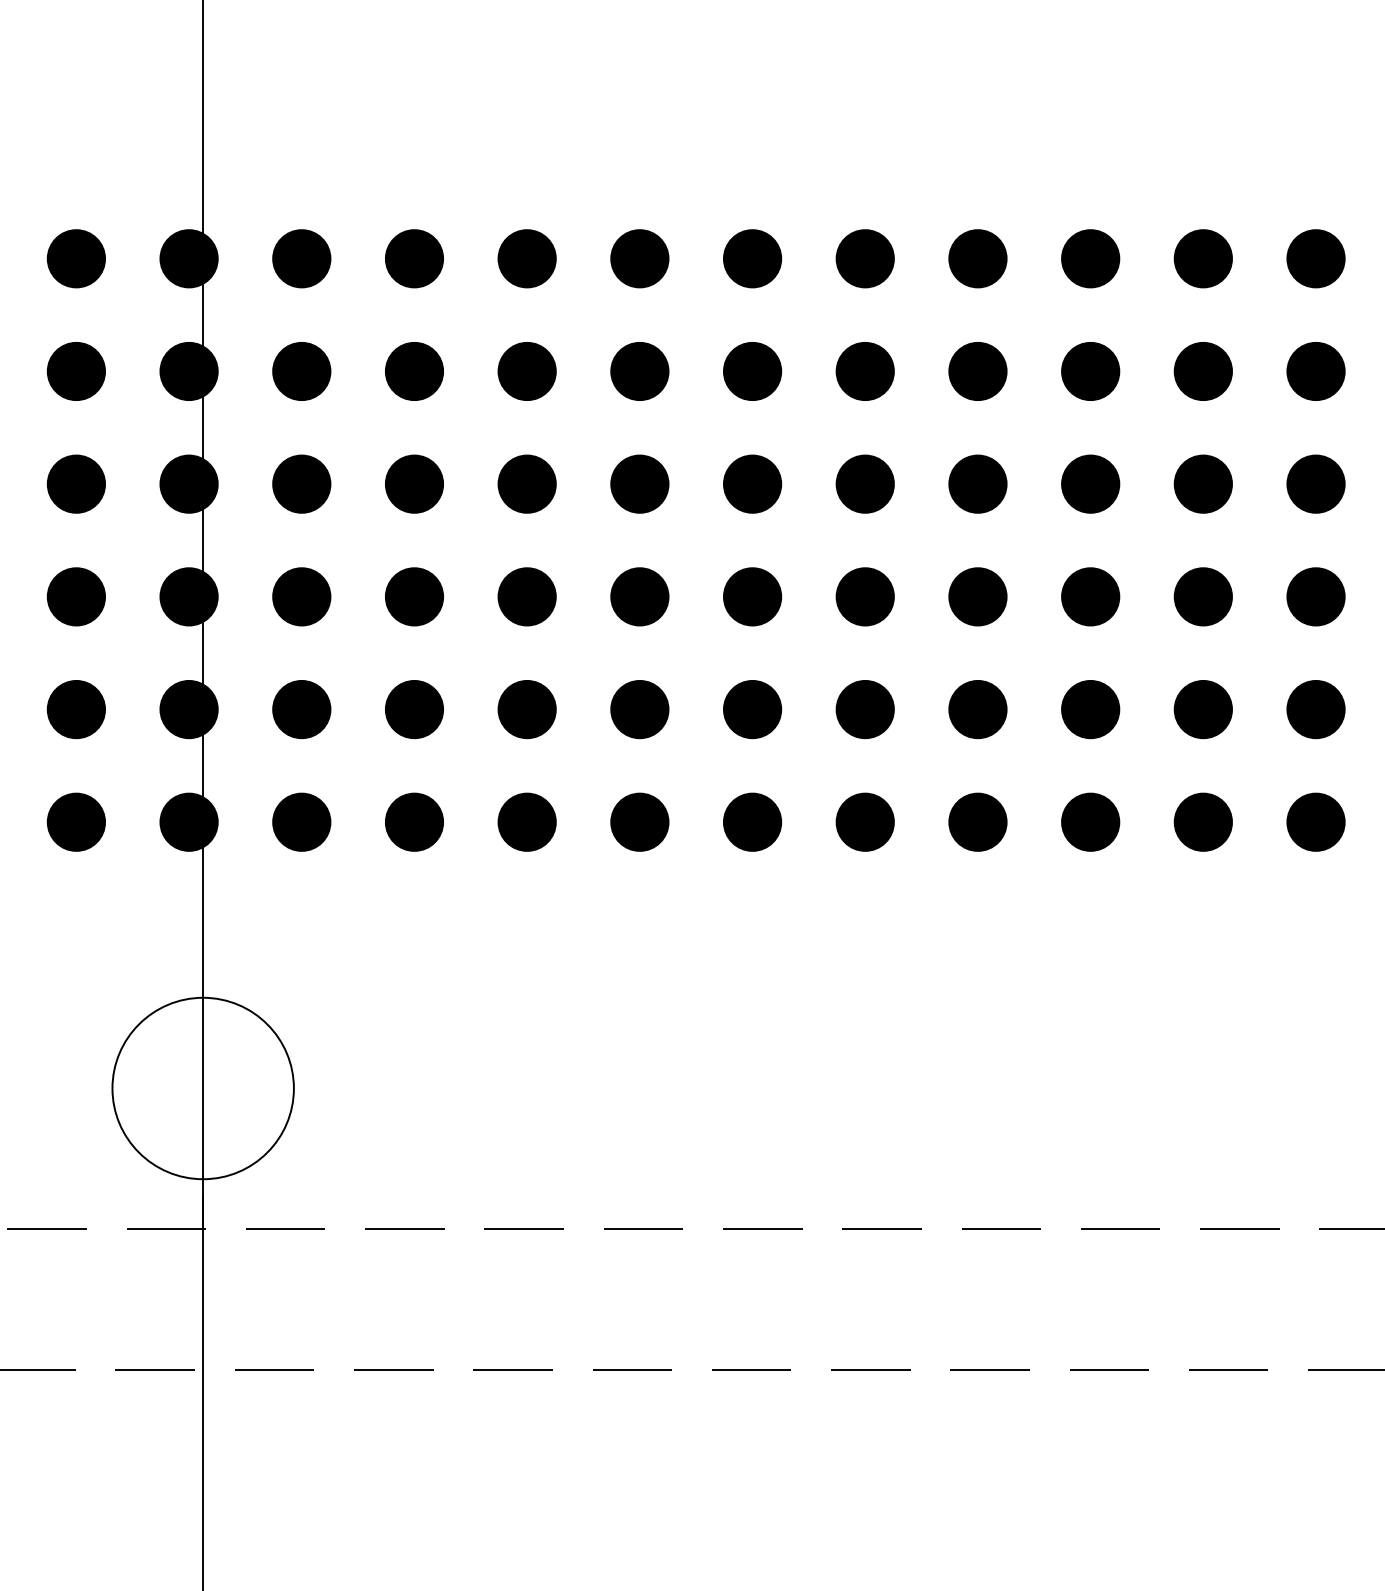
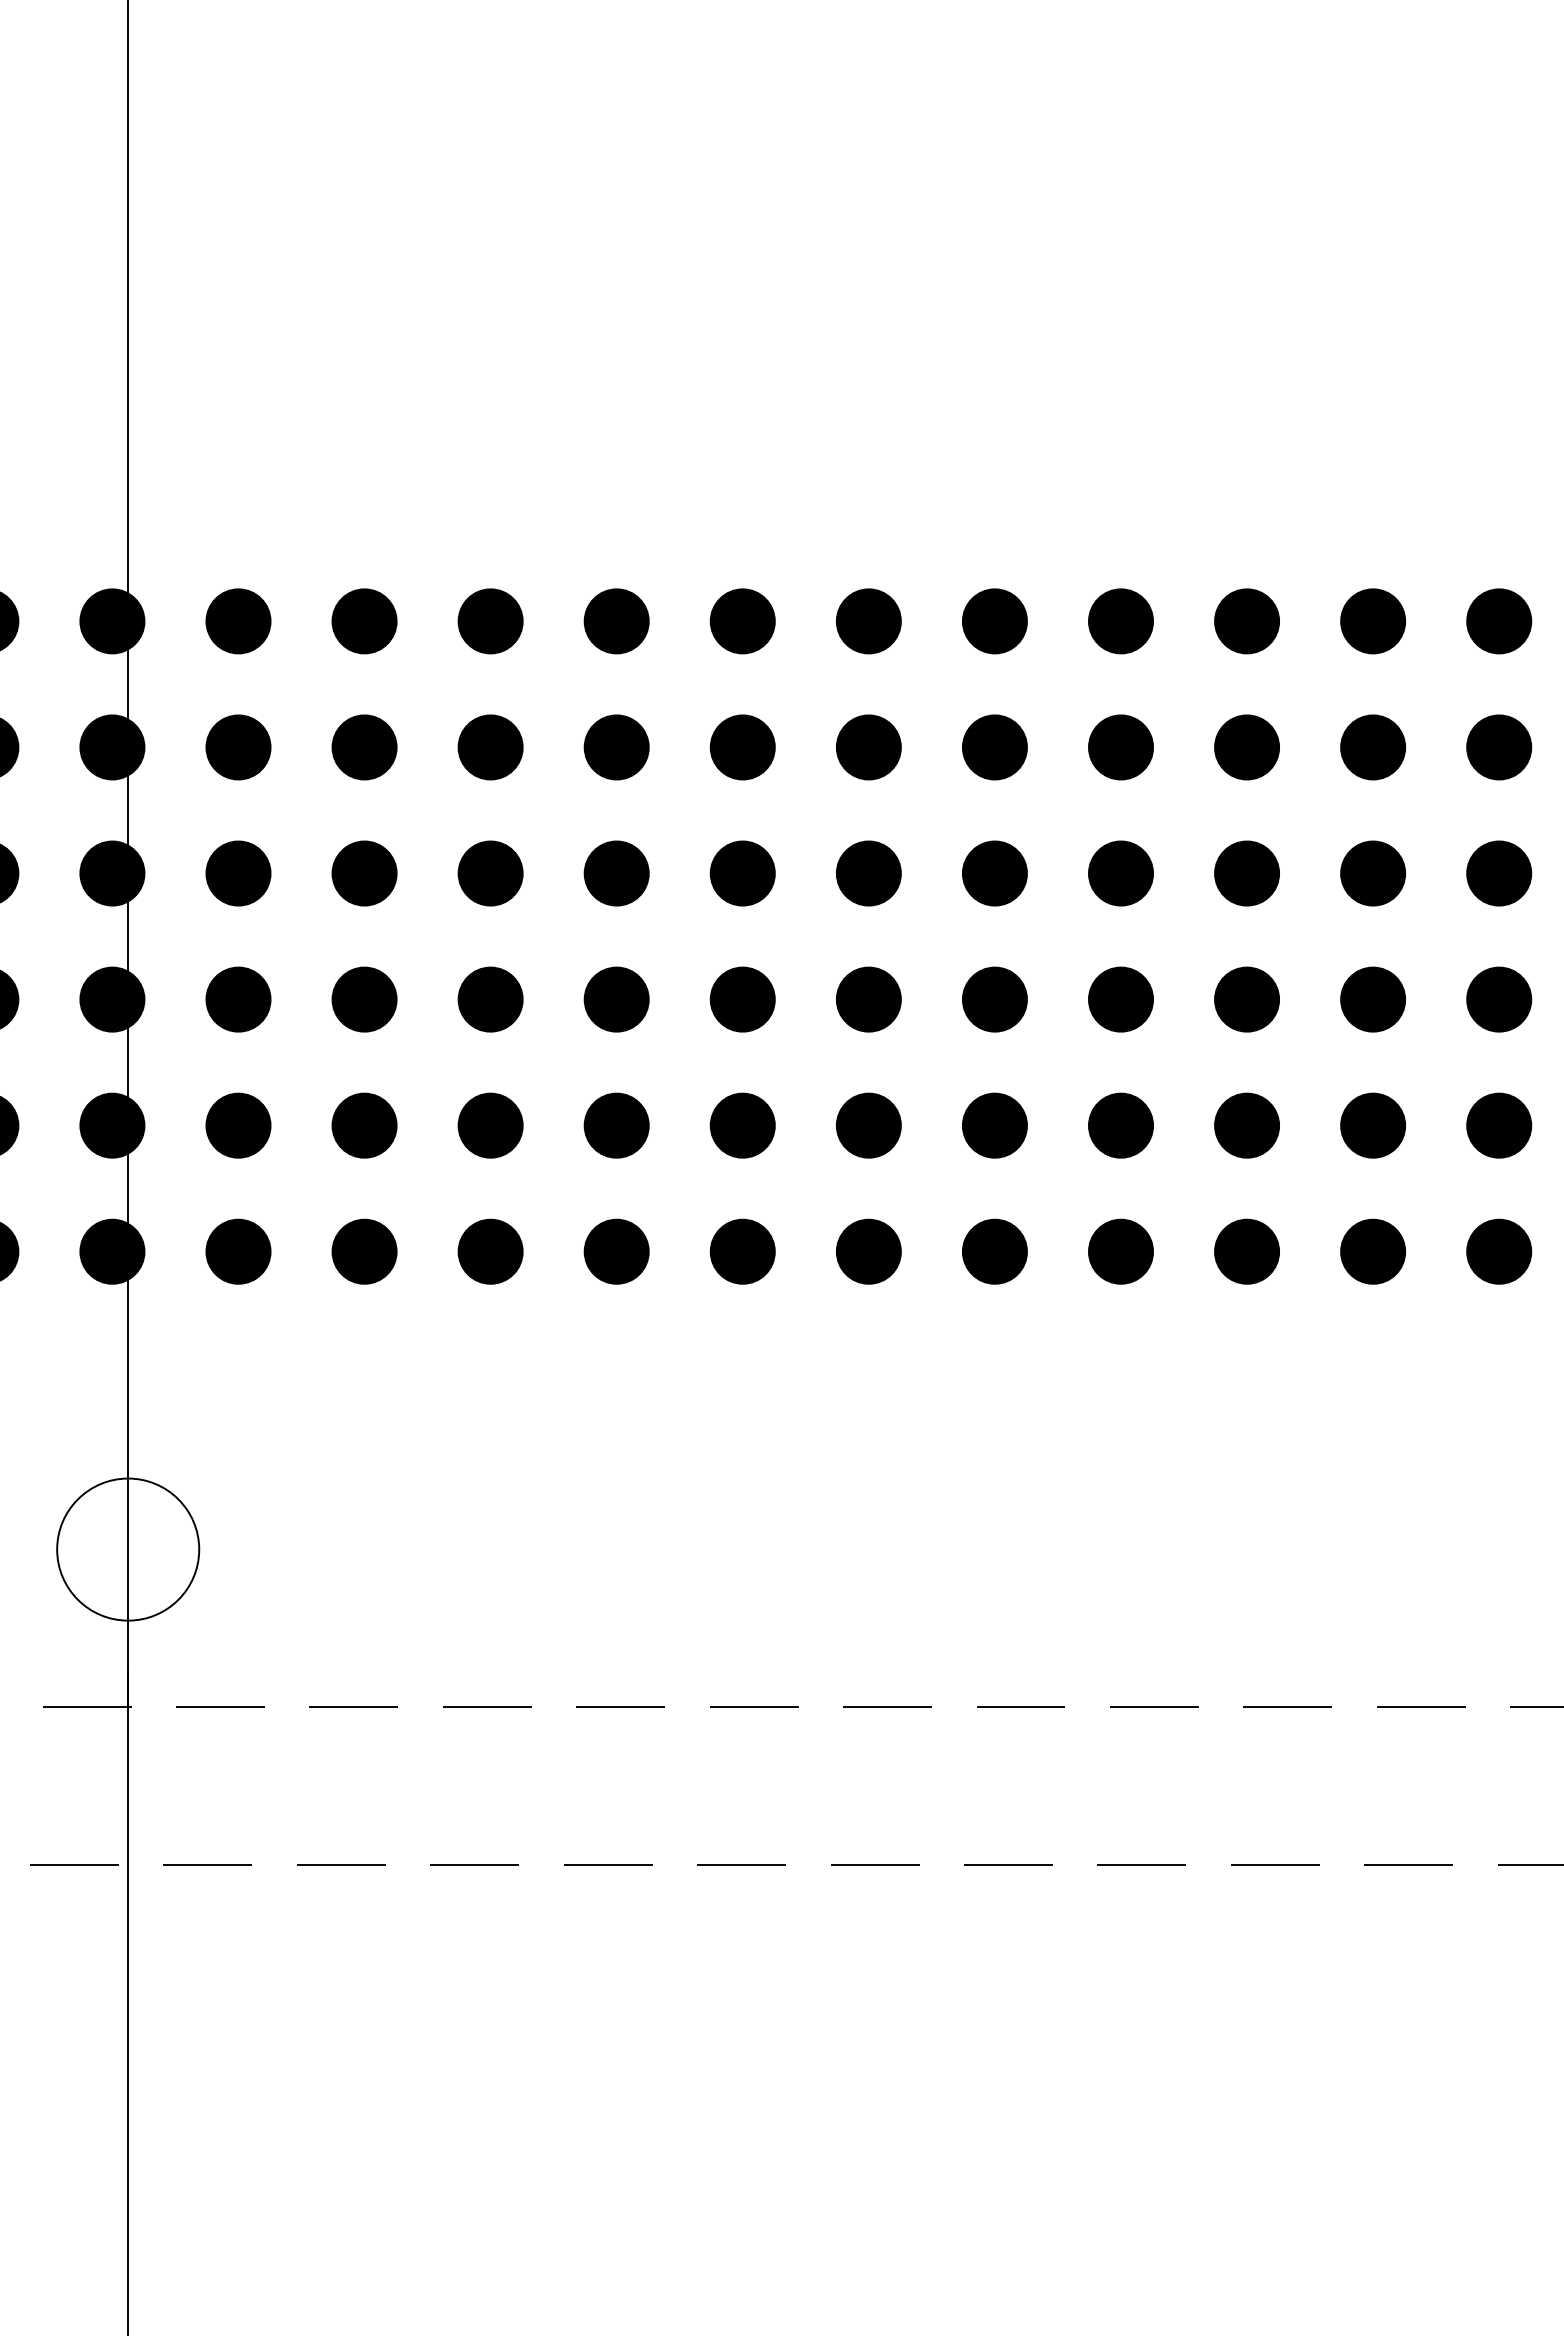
circle: (202, 1088) -> (127, 1549), size x0.7

